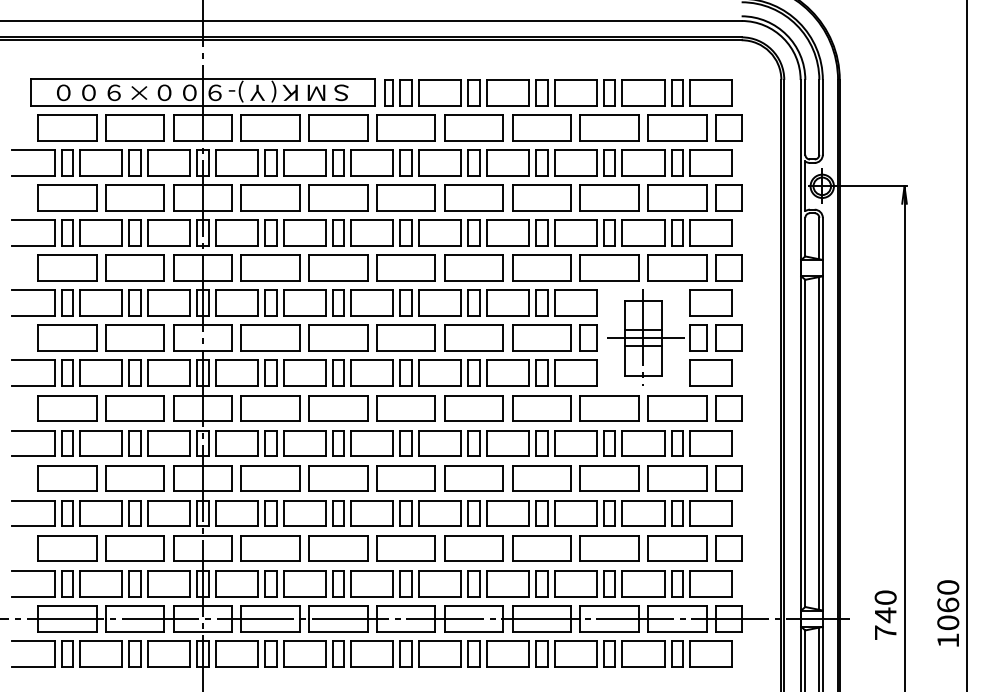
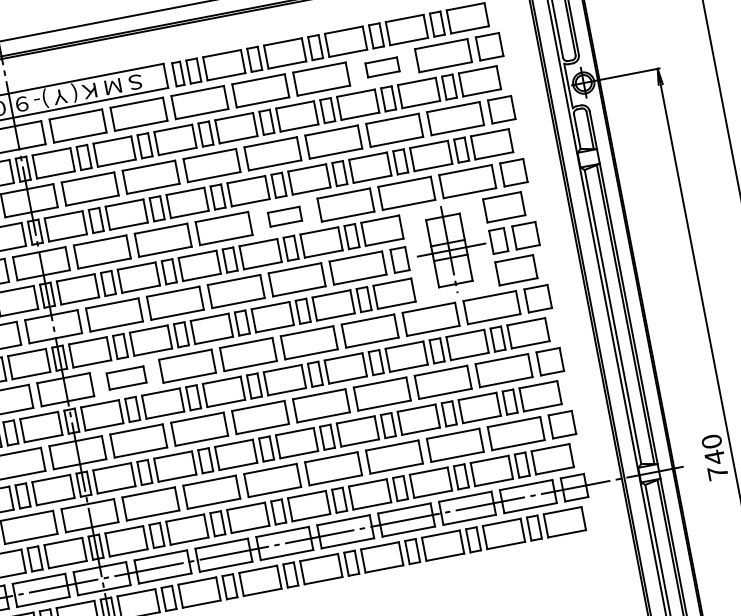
part: (609, 127) -> (382, 67), size x0.6
part: (473, 267) -> (284, 216), size x0.6
part: (270, 408) -> (126, 378), size x0.7

